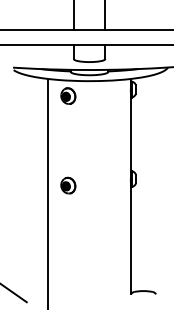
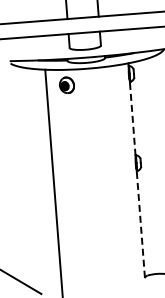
line: (131, 133) -> (132, 117), solid -> dashed
part: (68, 185) -> (74, 174), removed
line: (131, 240) -> (141, 224), solid -> dashed

